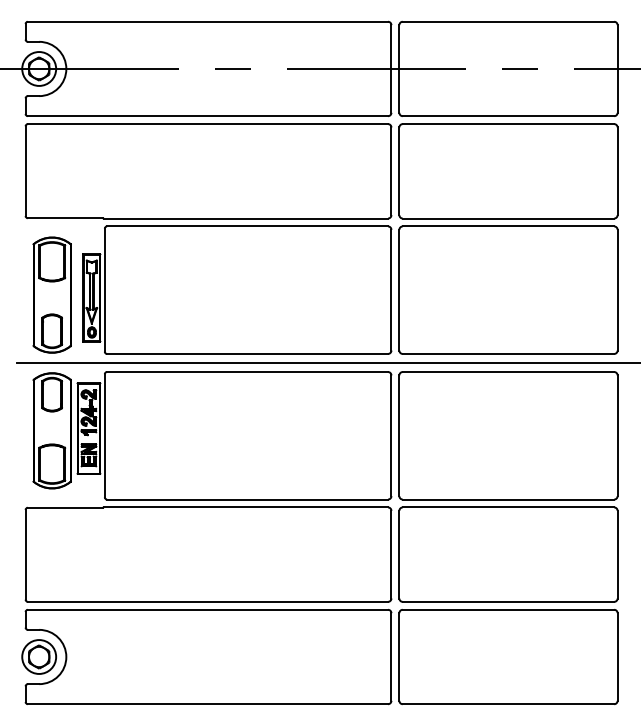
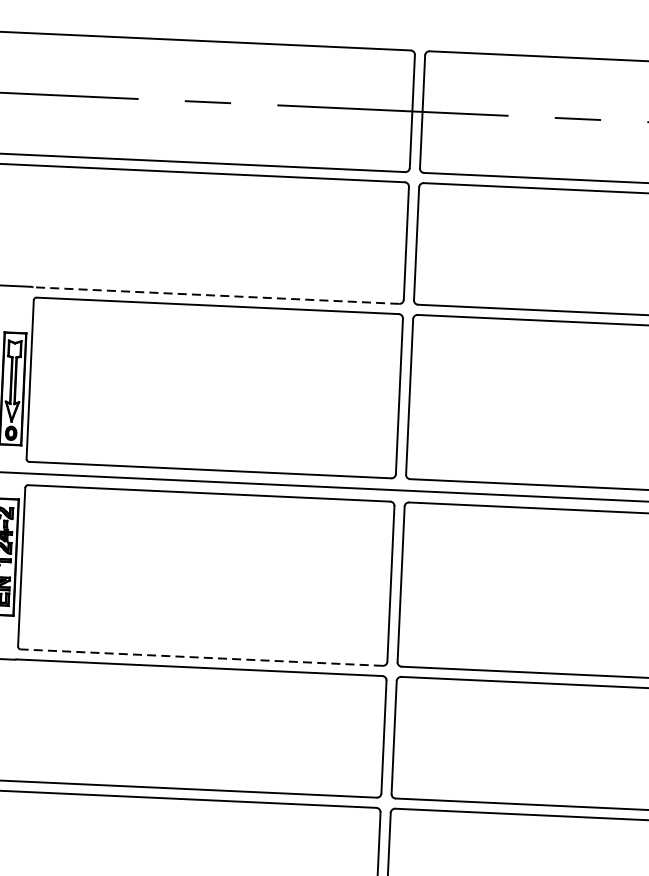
line: (246, 218) -> (216, 295), solid -> dashed
line: (247, 499) -> (201, 657), solid -> dashed

